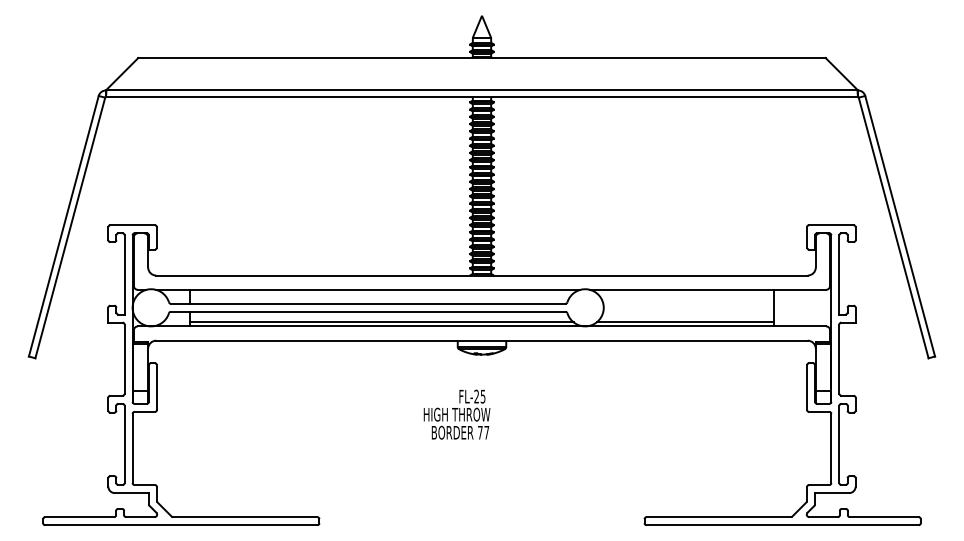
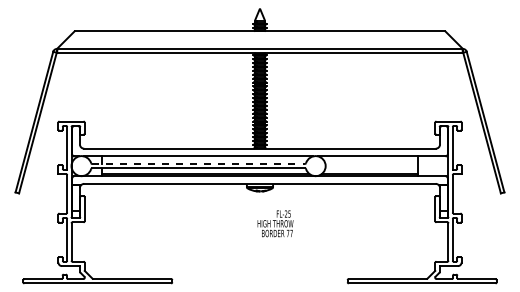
line: (369, 302) -> (199, 163), solid -> dashed
text: (456, 414) -> (275, 223), moved

